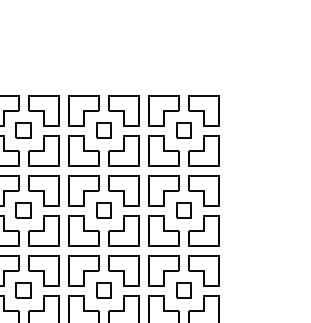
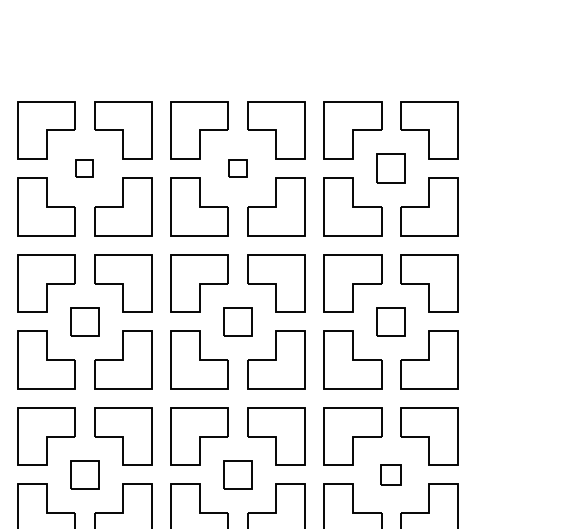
part: (23, 130) -> (84, 168), size x0.6
part: (103, 130) -> (237, 168), size x0.6
part: (183, 290) -> (390, 474), size x0.7

